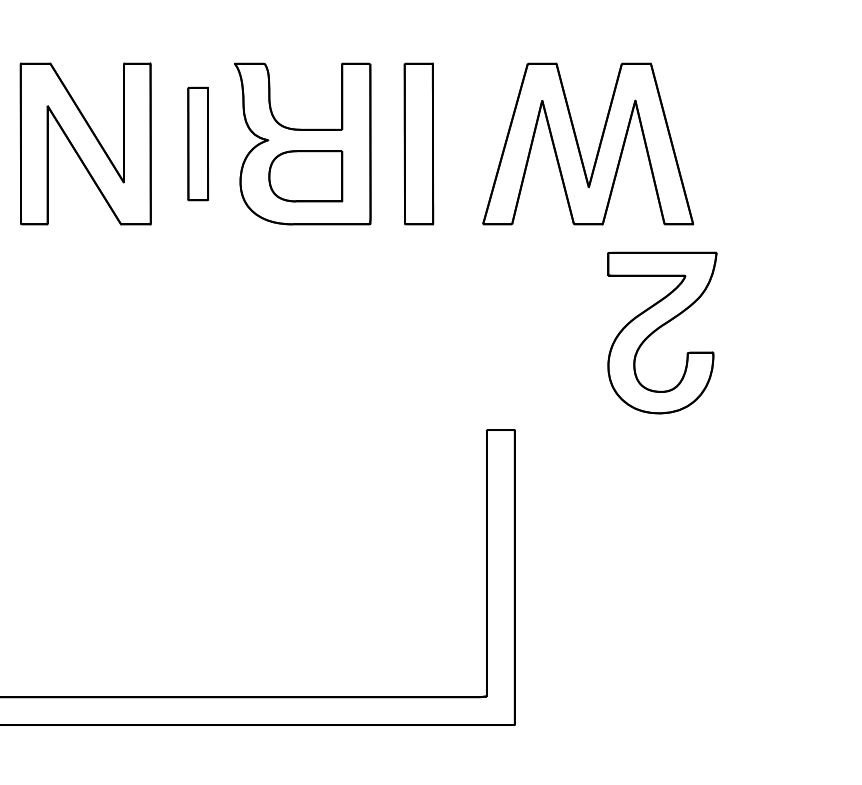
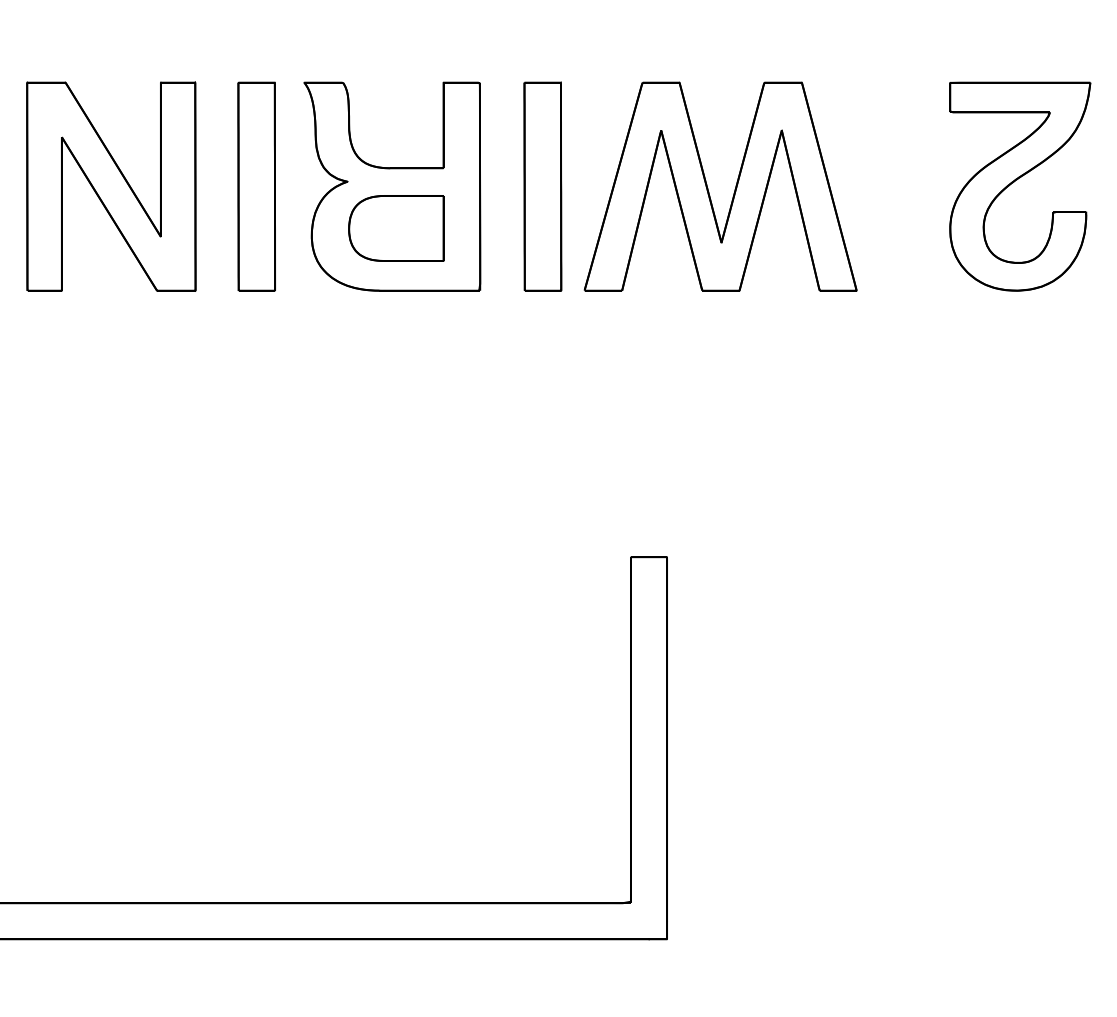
part: (198, 143) -> (257, 185), size x1.43
part: (579, 146) -> (709, 189), moved
part: (662, 332) -> (1020, 185), moved

